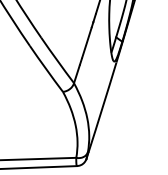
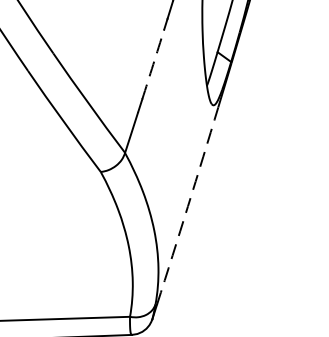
arc: (86, 42) -> (152, 63), solid -> dashed
arc: (102, 107) -> (187, 206), solid -> dashed

